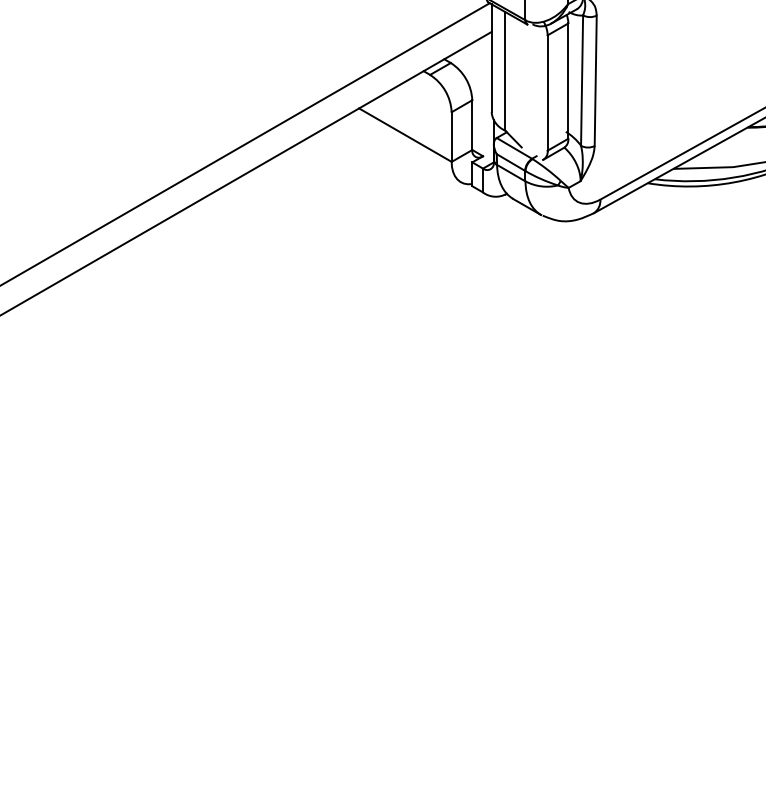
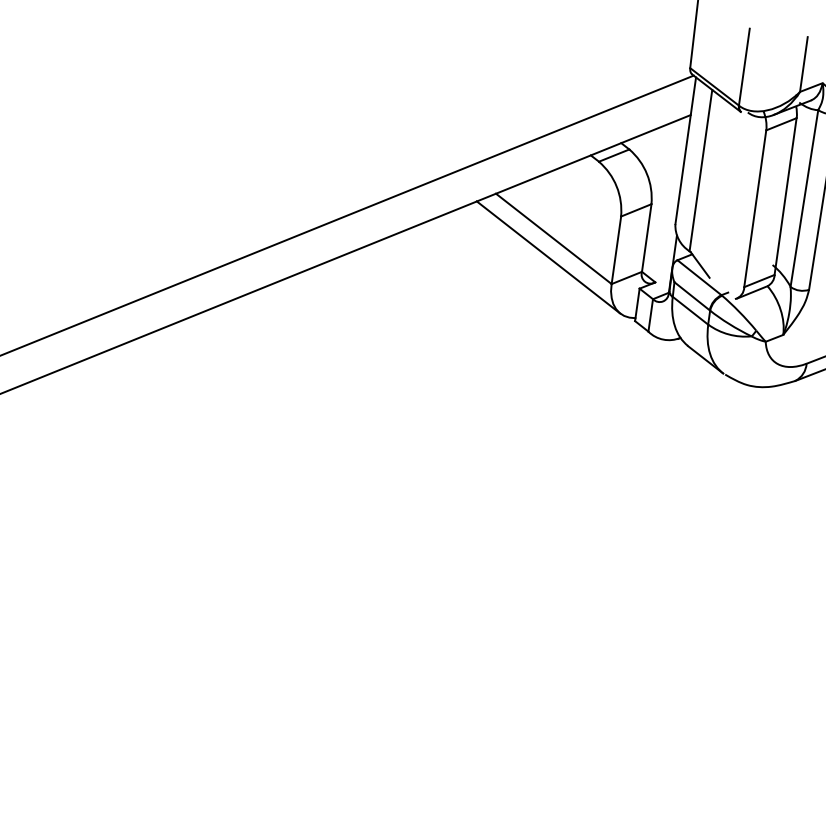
line: (403, 148) -> (548, 256), added

